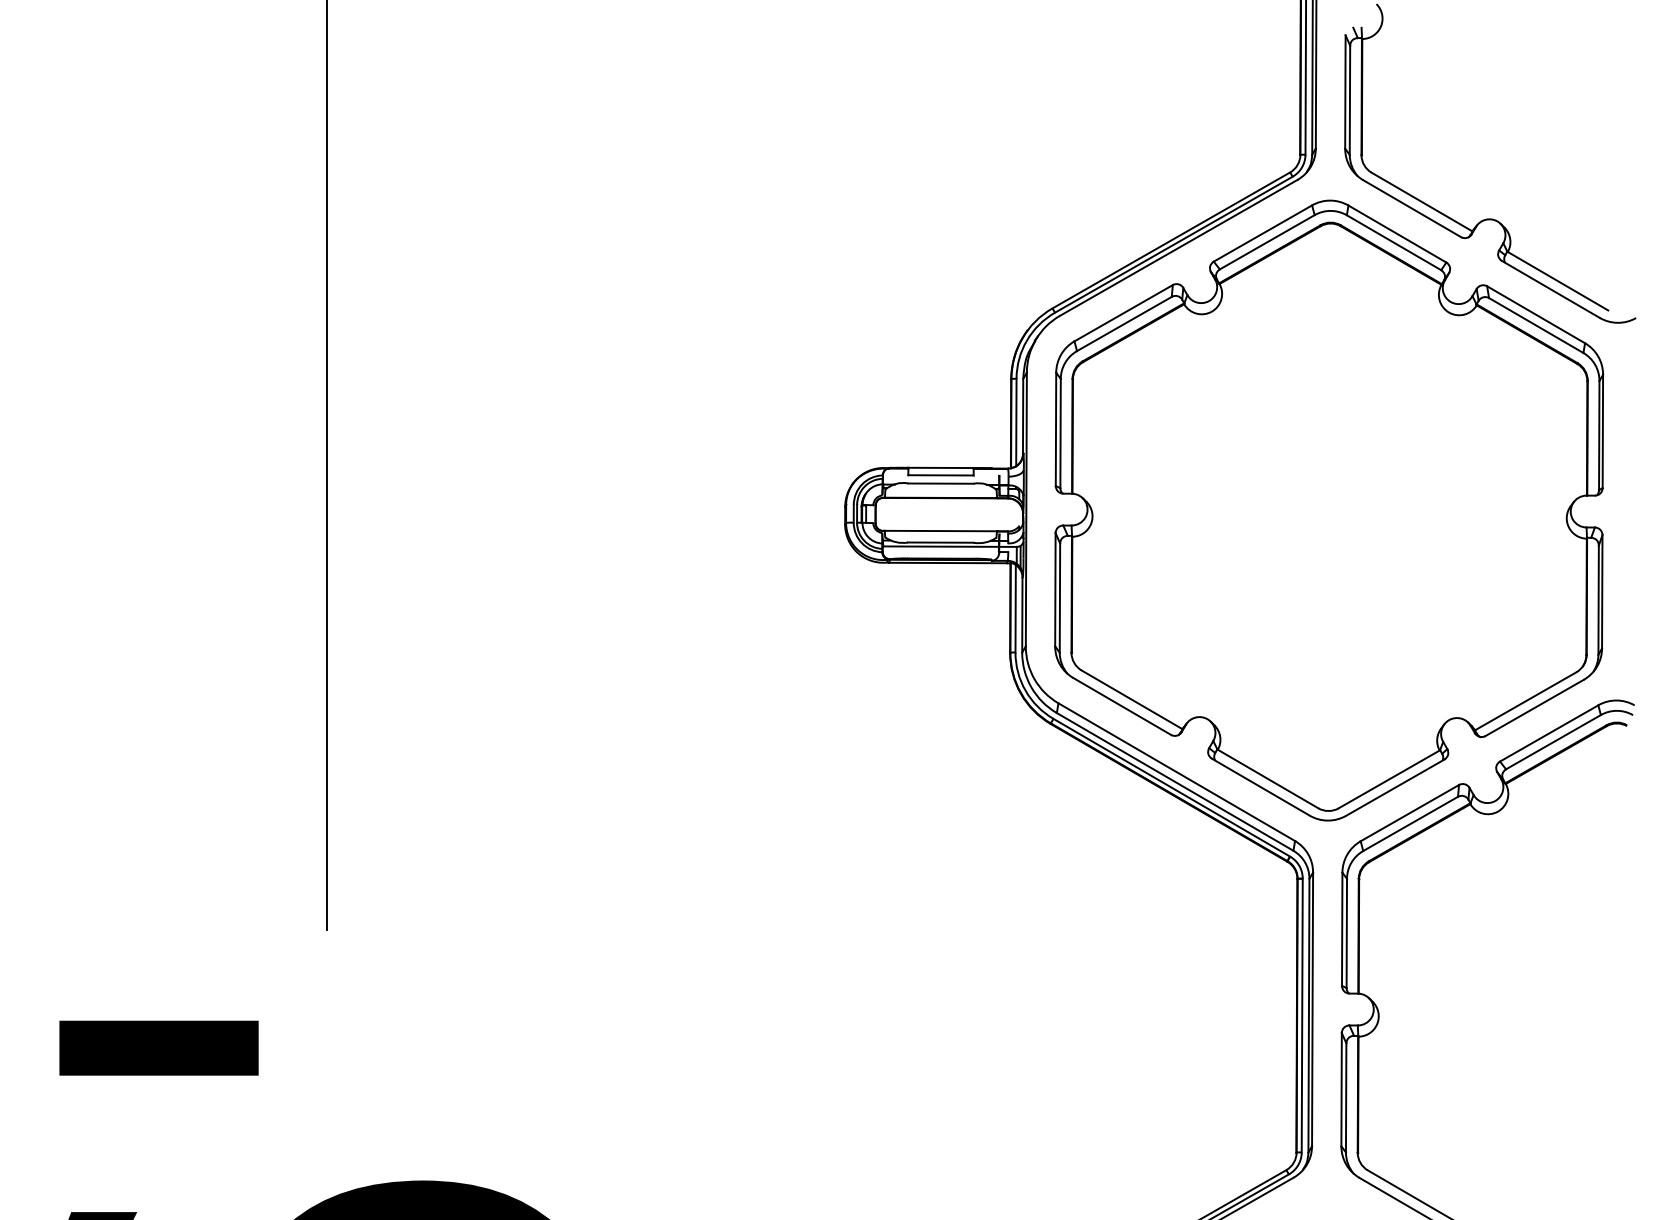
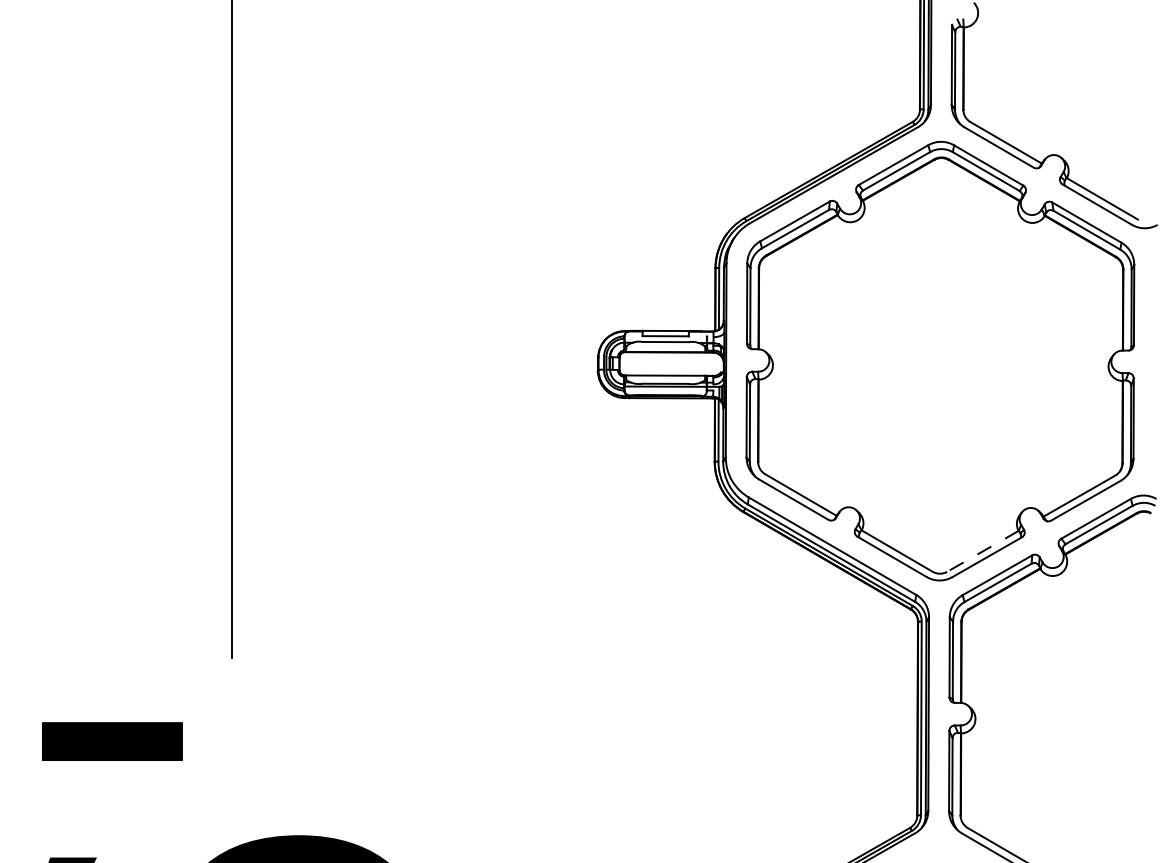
line: (1389, 779) -> (983, 551), solid -> dashed

